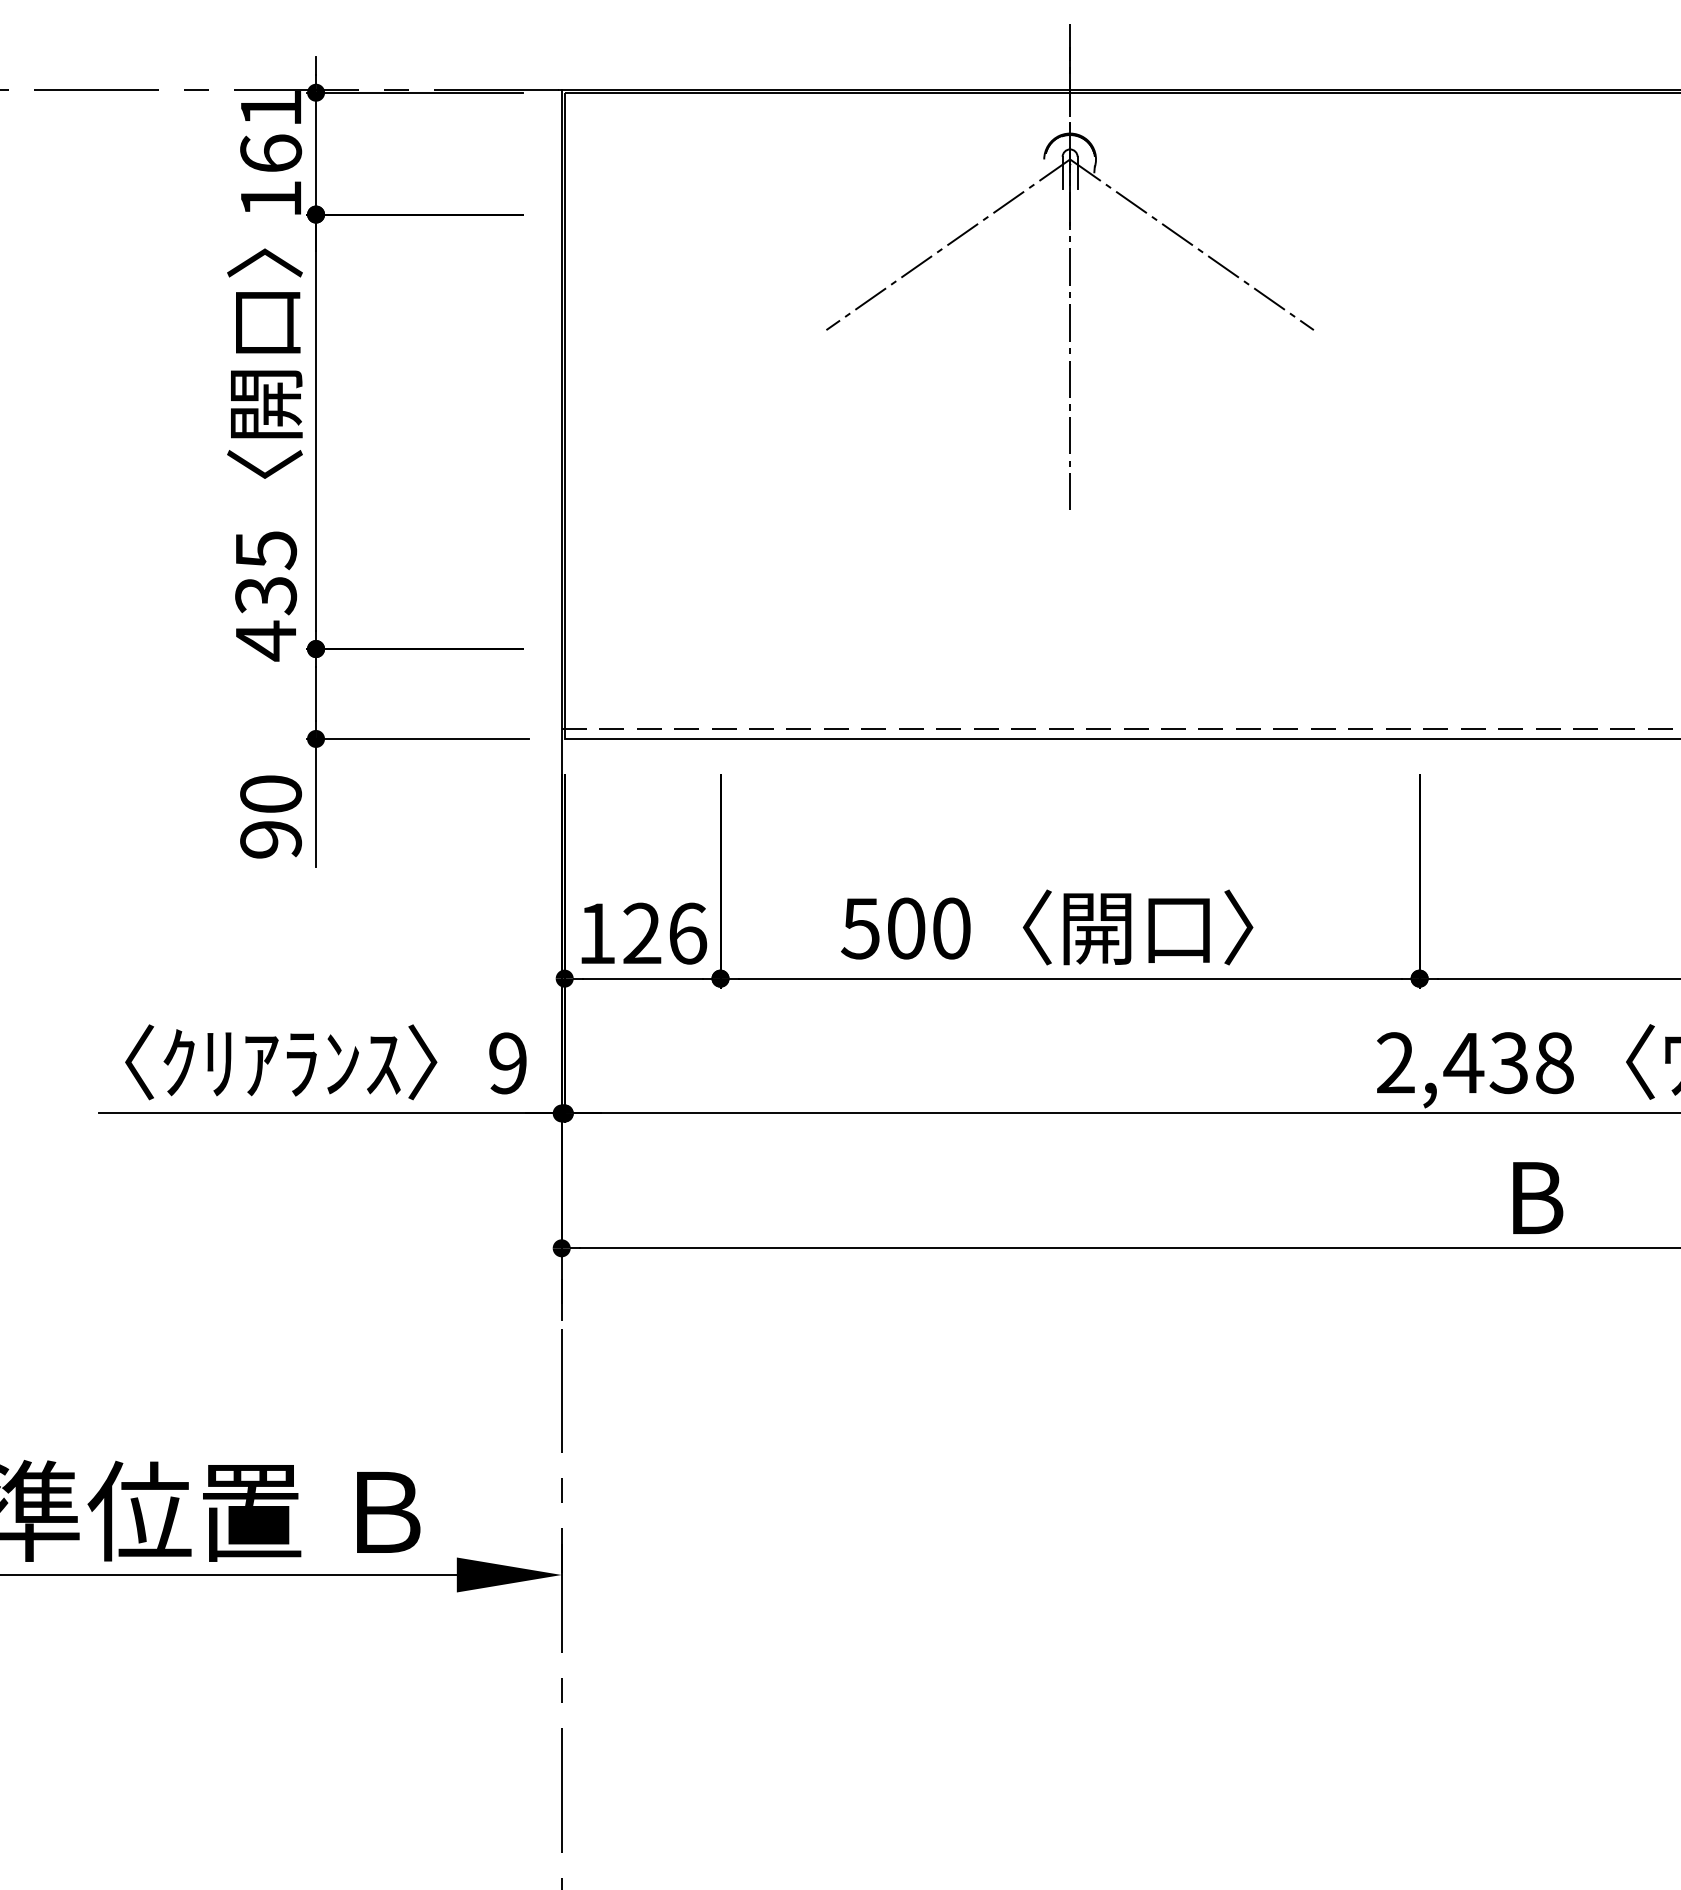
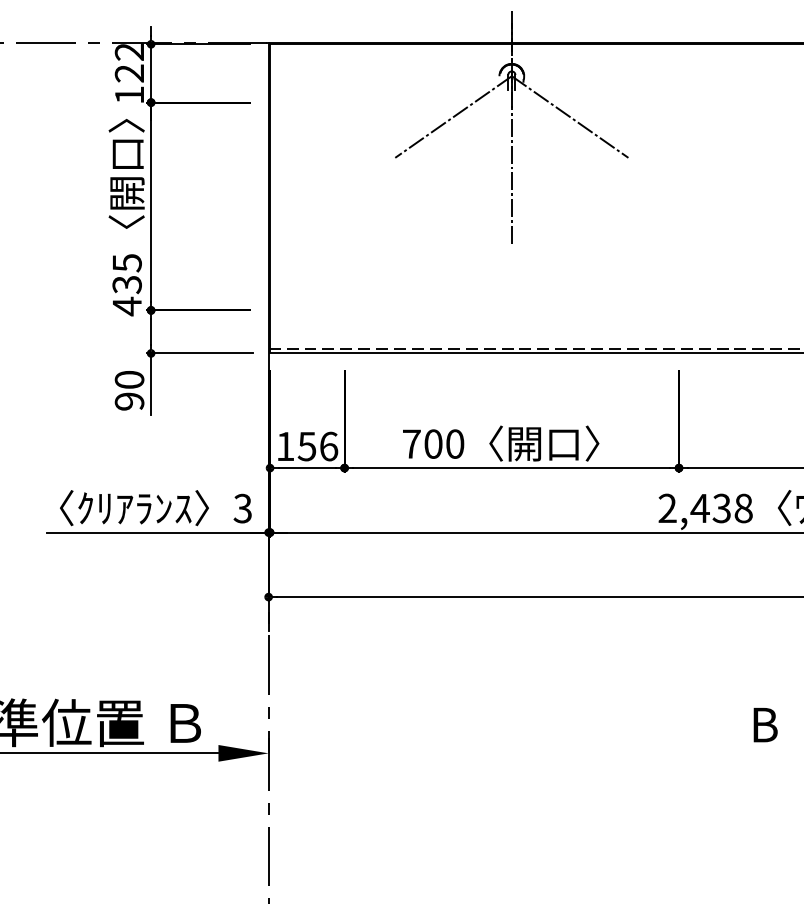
text: (270, 132) -> (129, 63), 161 -> 122
text: (860, 927) -> (411, 443), 500 -> 700
text: (640, 933) -> (306, 446), 126 -> 156
text: (507, 1063) -> (242, 508), 9 -> 3
text: (1537, 1198) -> (765, 725), moved

